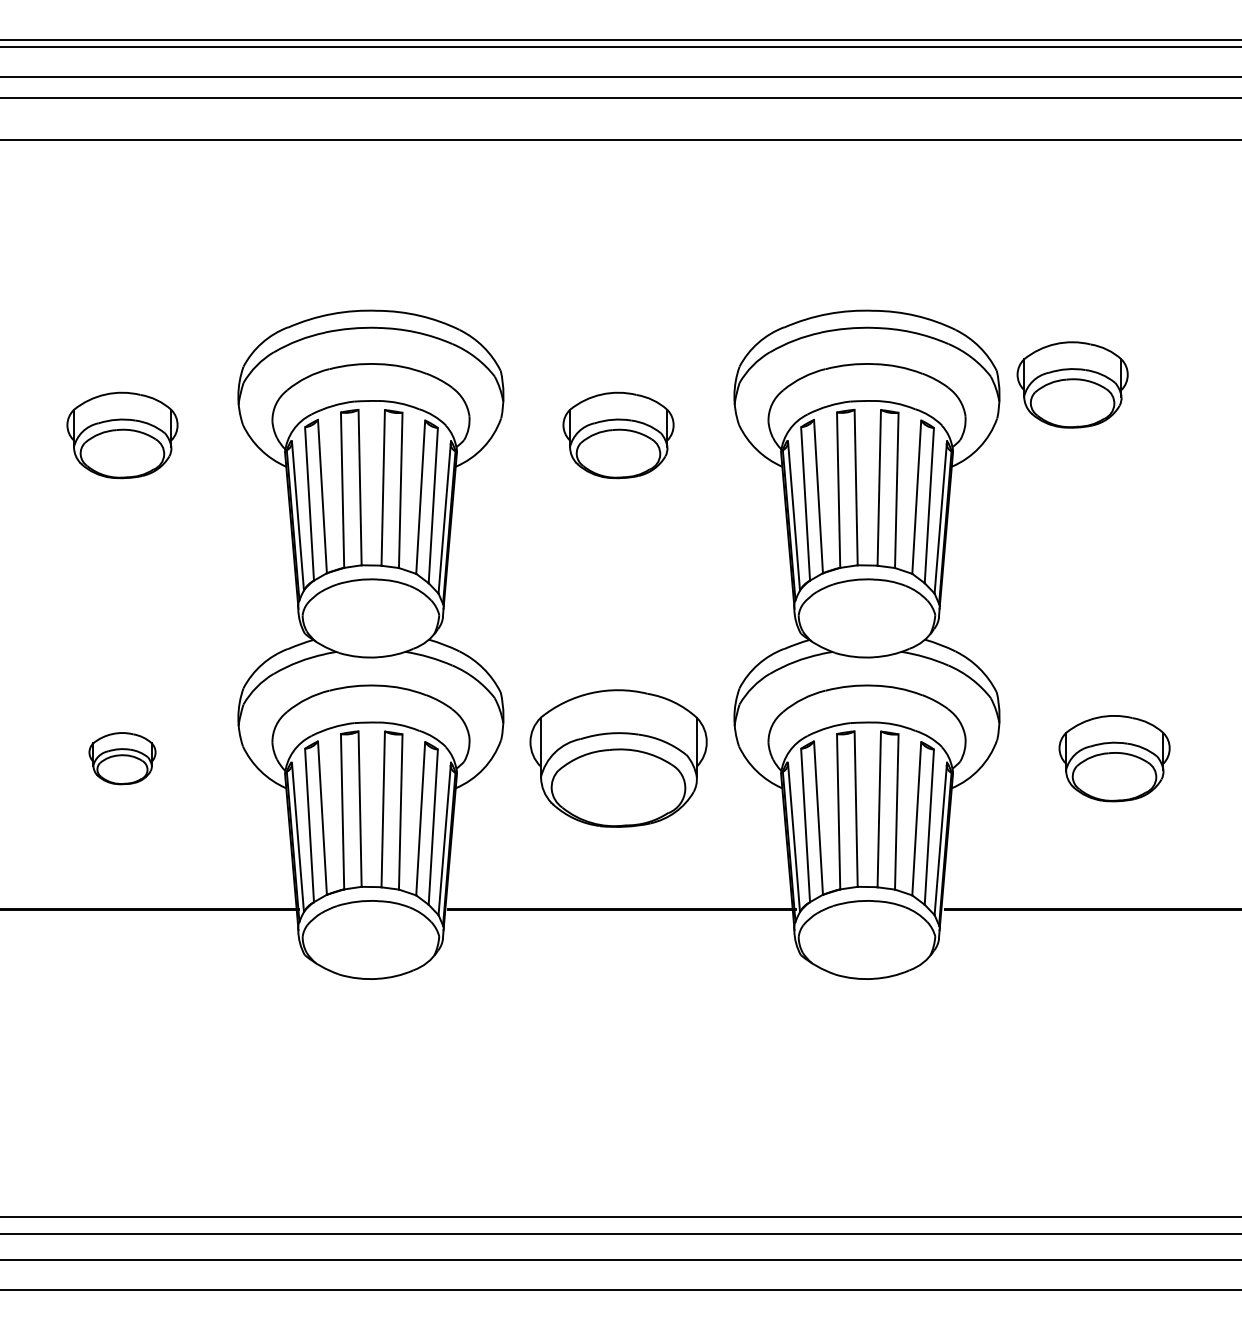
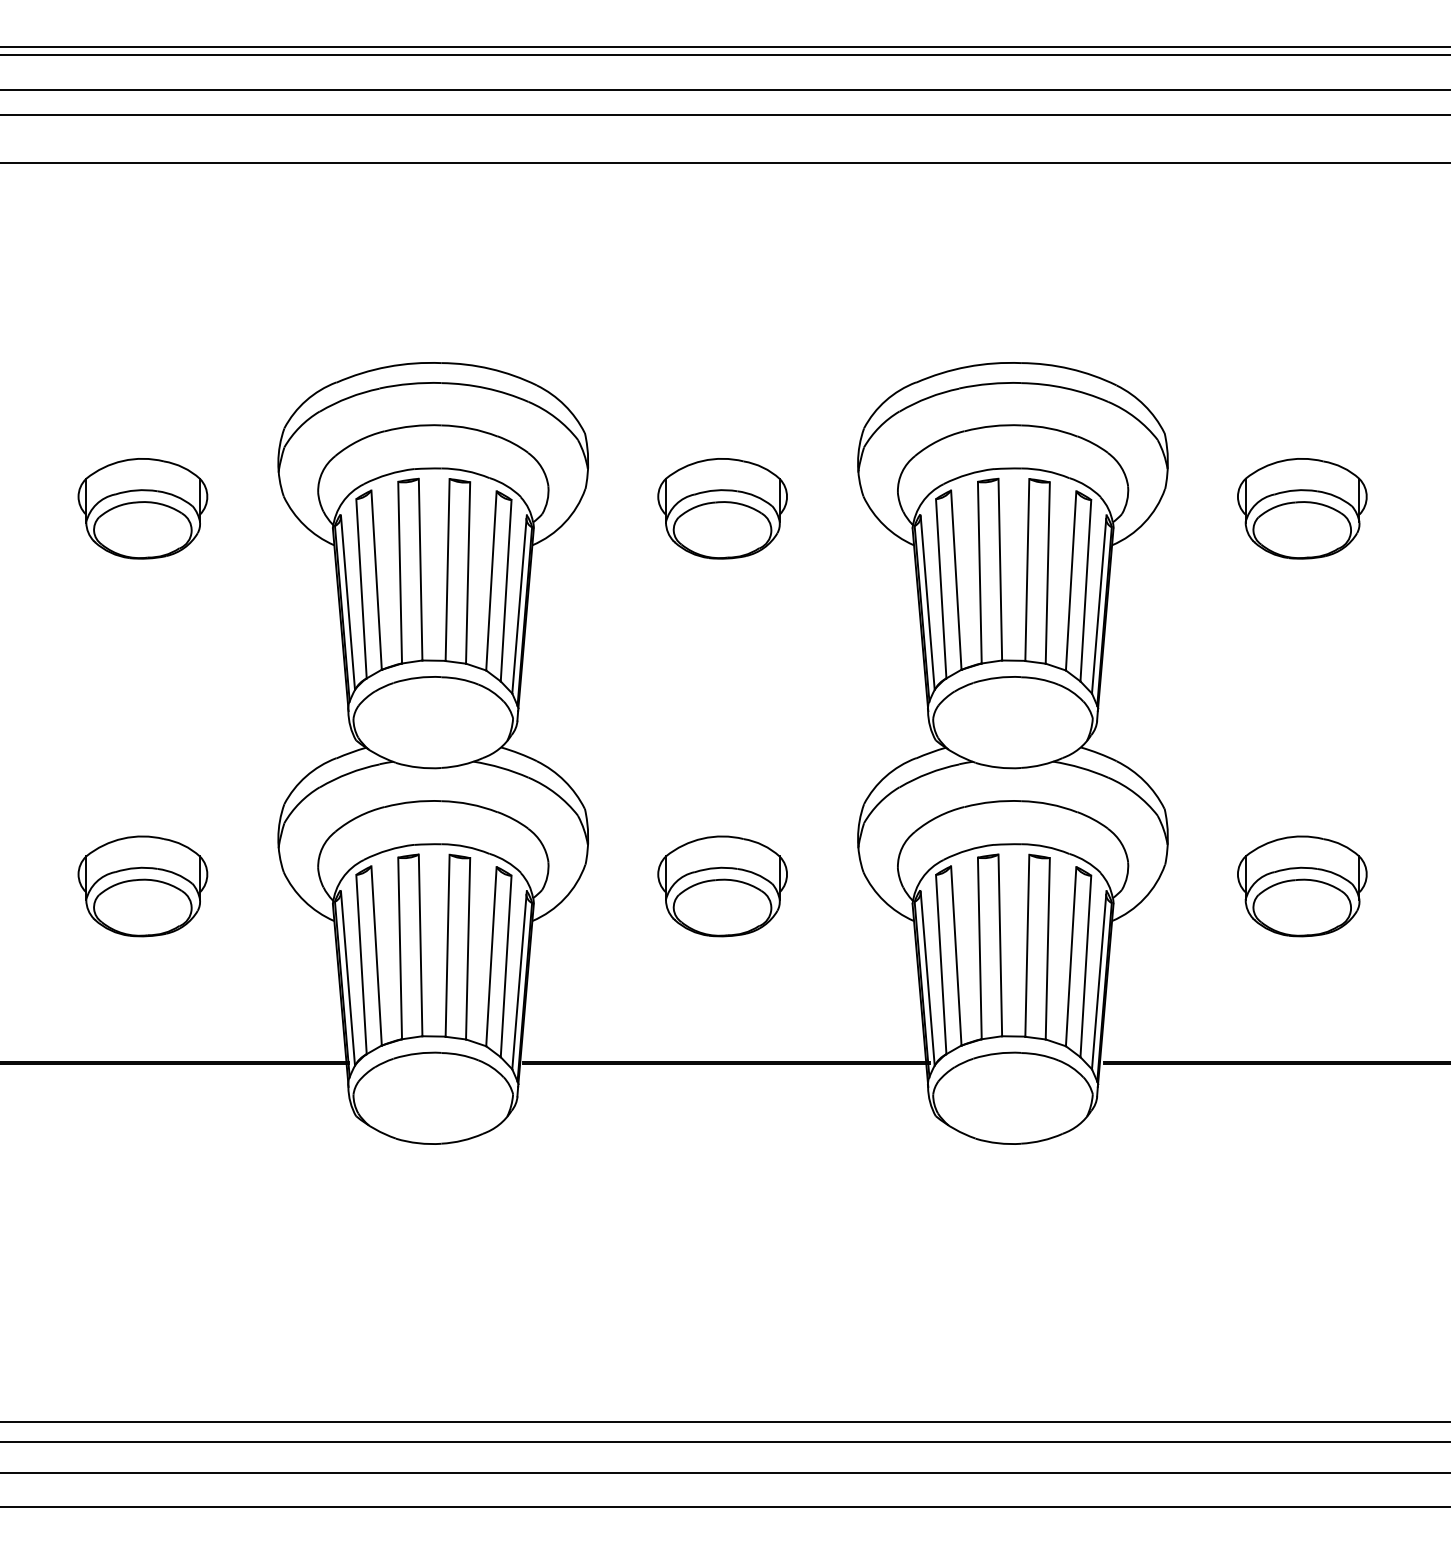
part: (1072, 384) -> (1302, 508), moved
part: (122, 758) -> (142, 886), size x1.67
part: (618, 758) -> (722, 886), size x0.62

